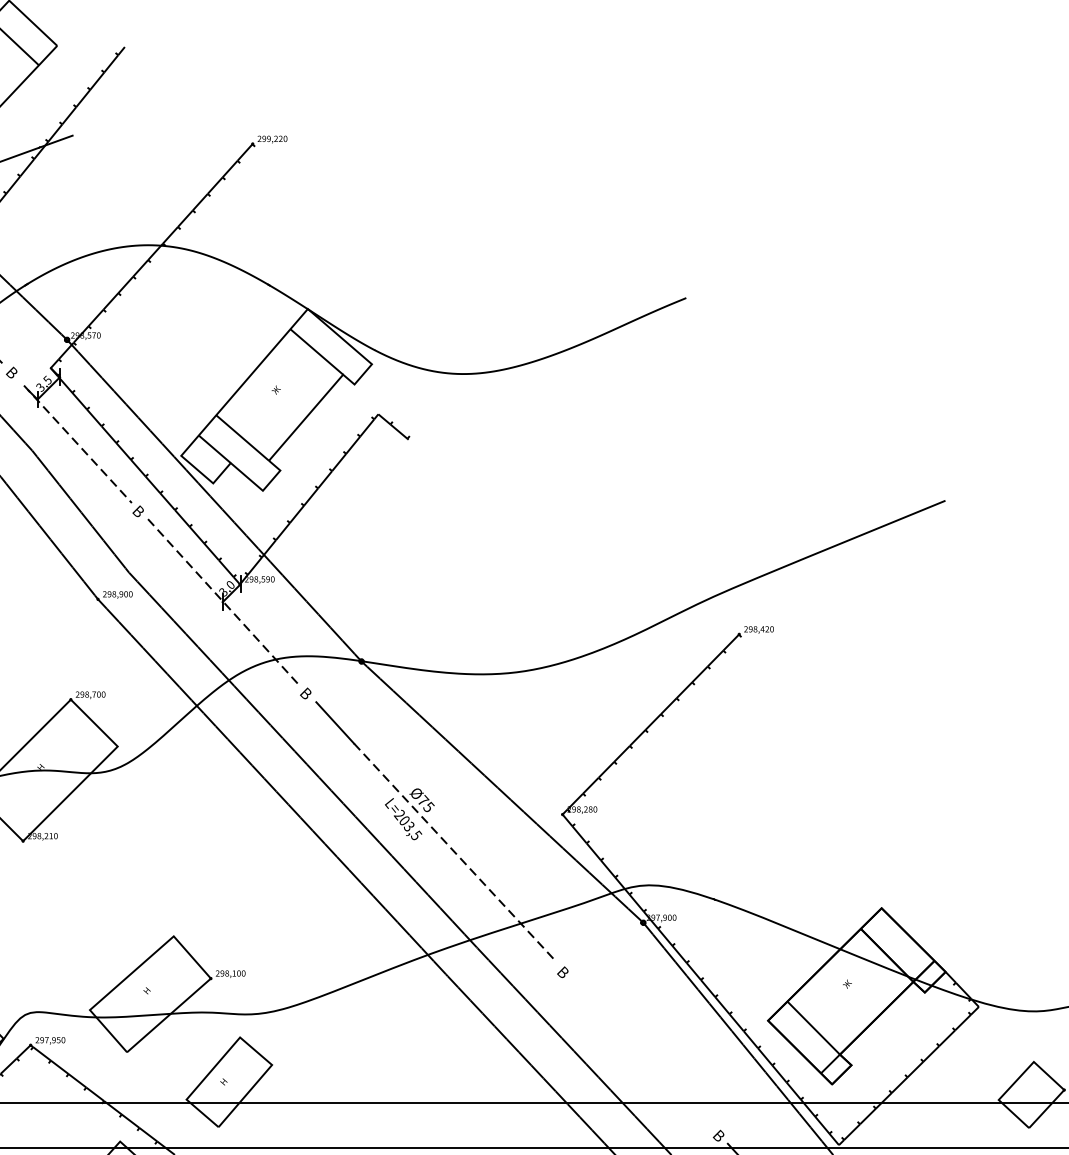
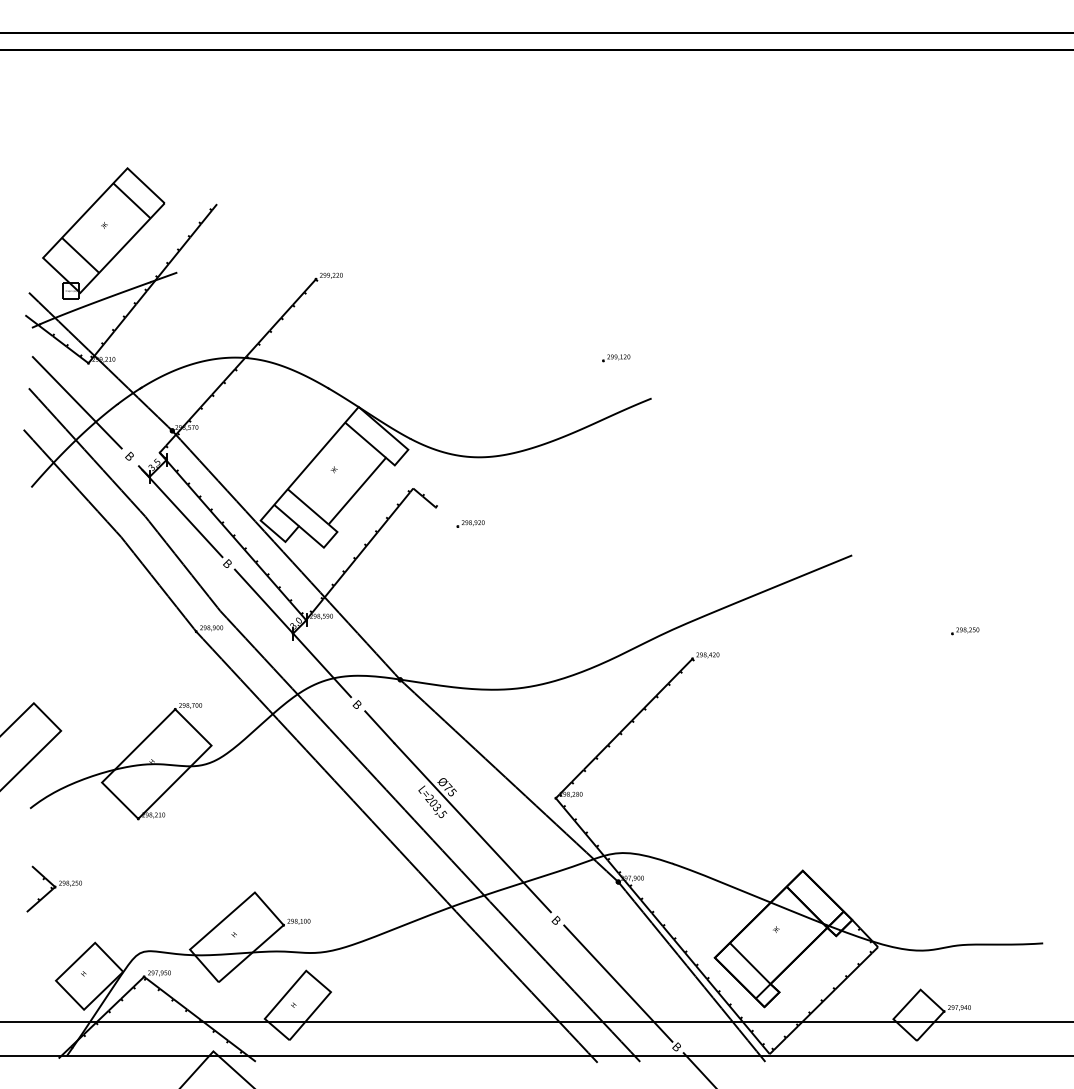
part: (640, 246) -> (616, 358), added
line: (77, 444) -> (180, 511), dashed -> solid
part: (452, 459) -> (470, 523), added
line: (223, 601) -> (293, 633), dashed -> solid
line: (456, 853) -> (473, 828), dashed -> solid
line: (643, 1053) -> (618, 983), added

